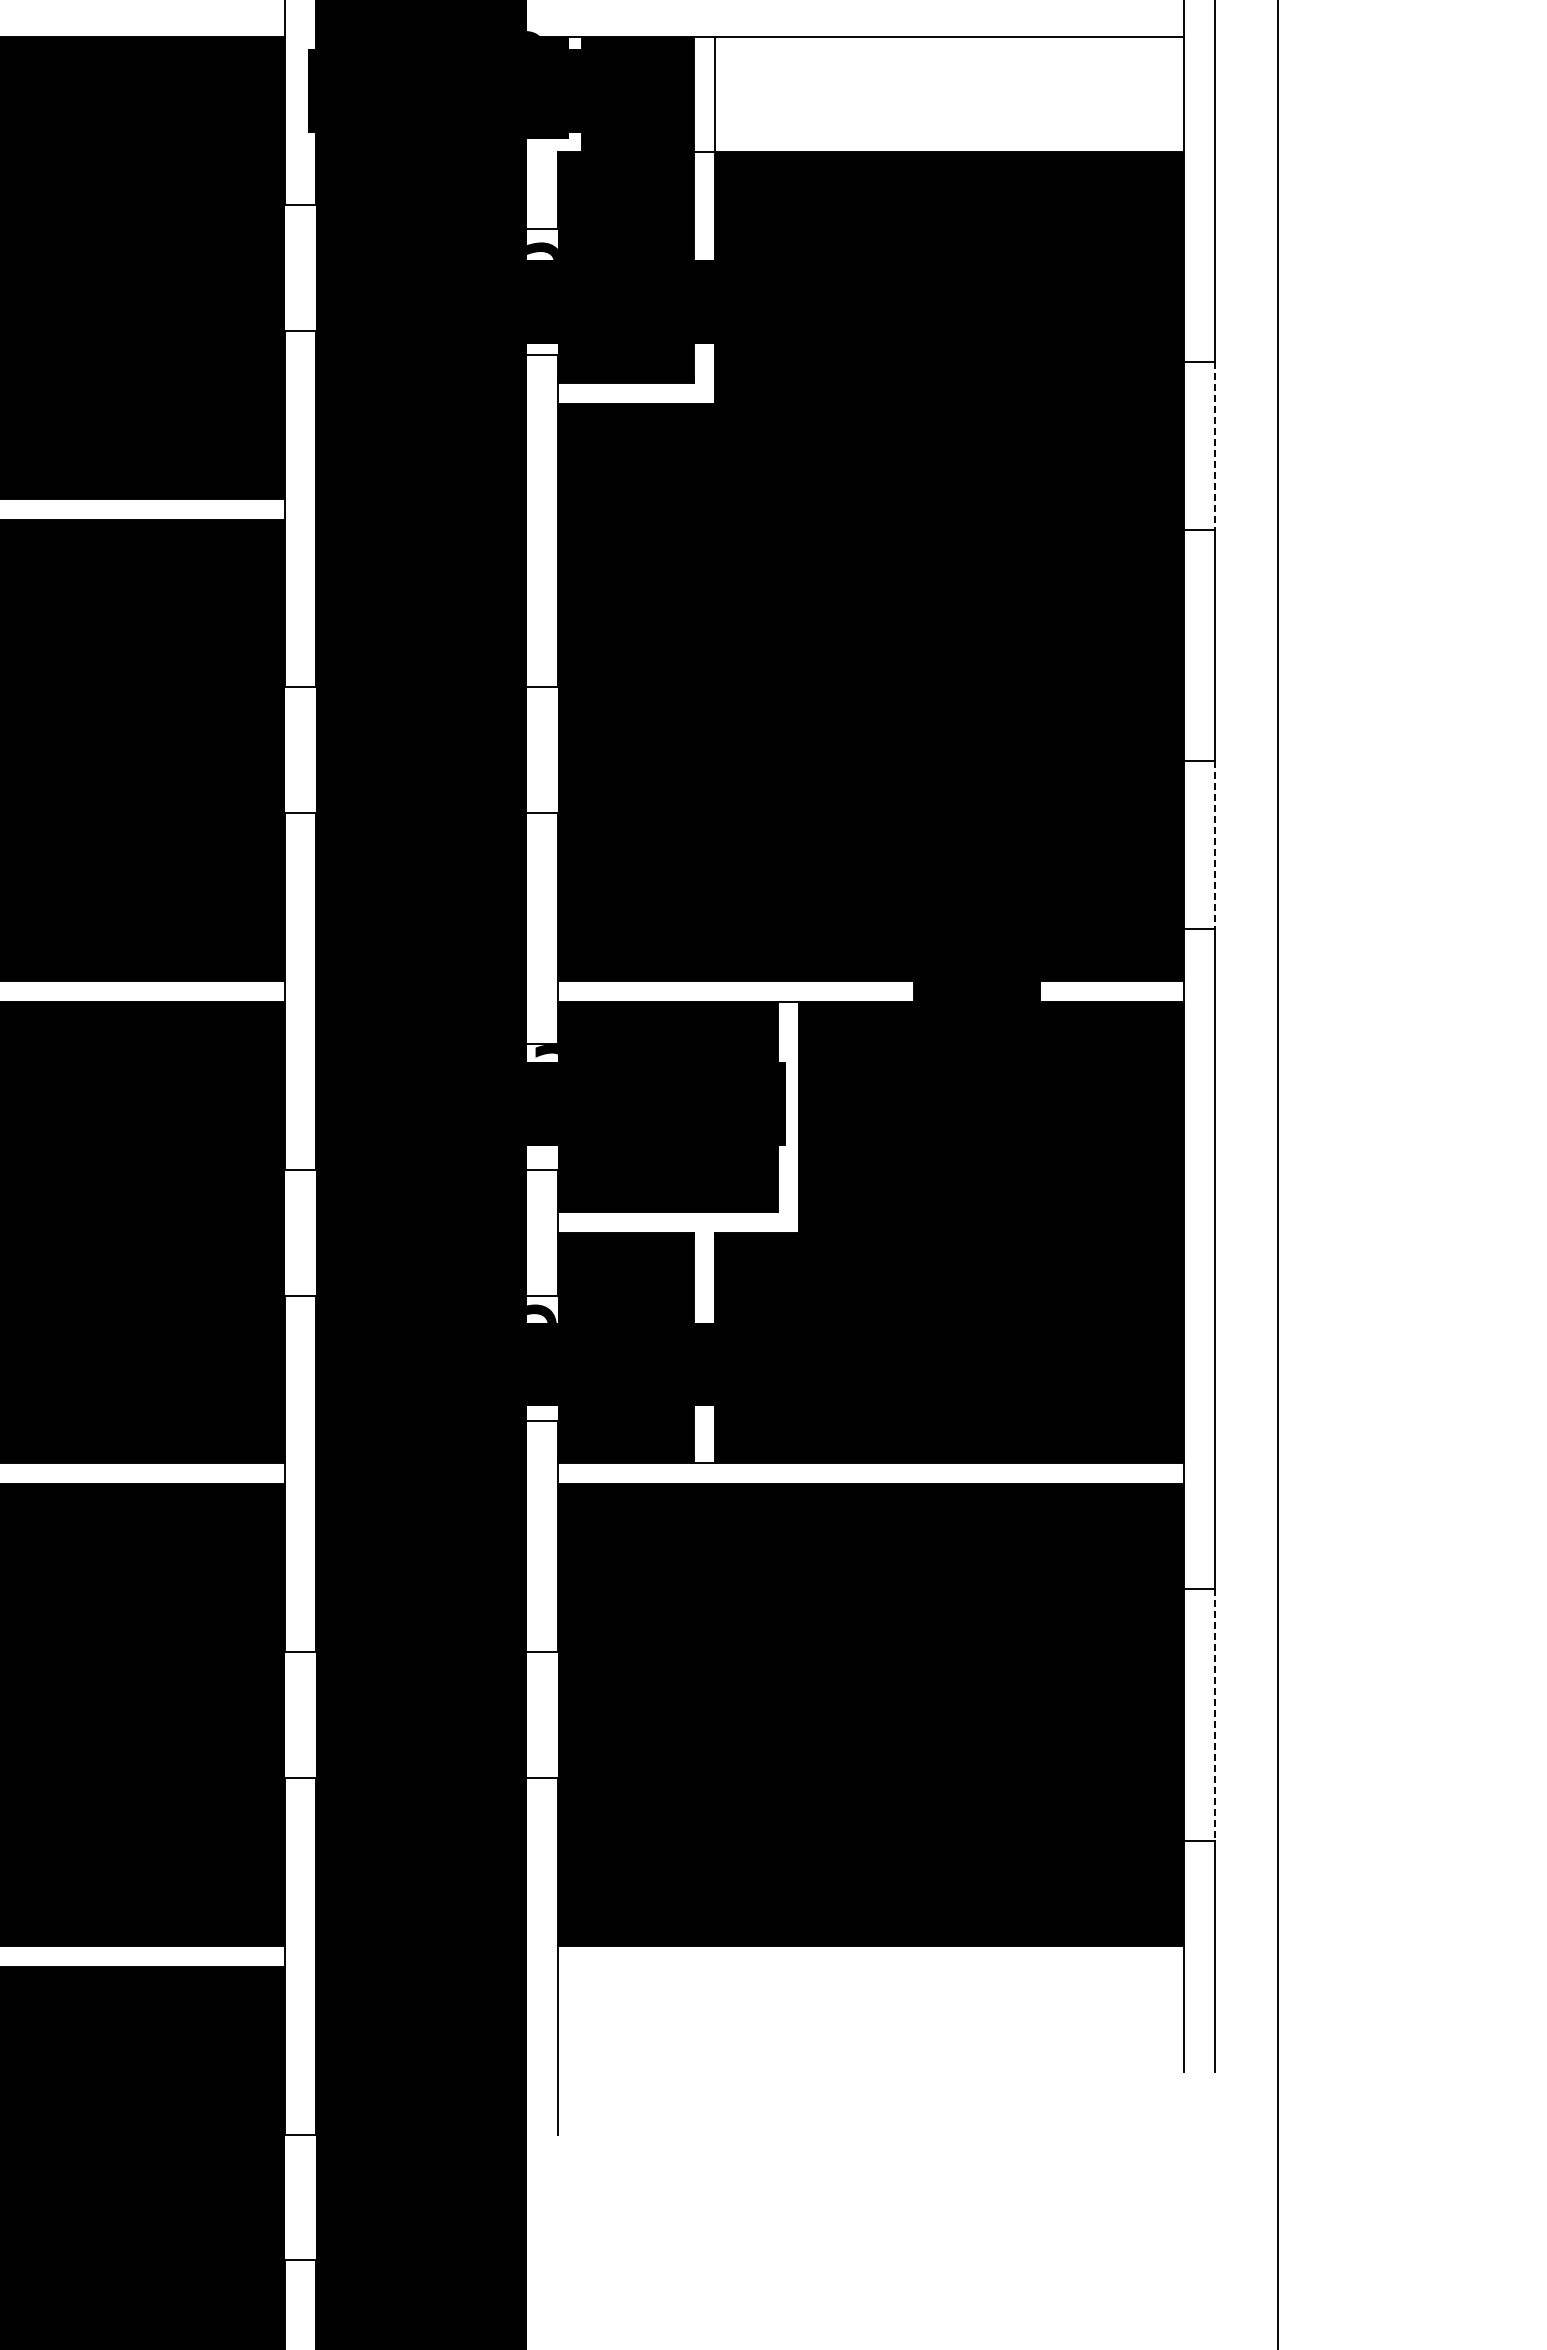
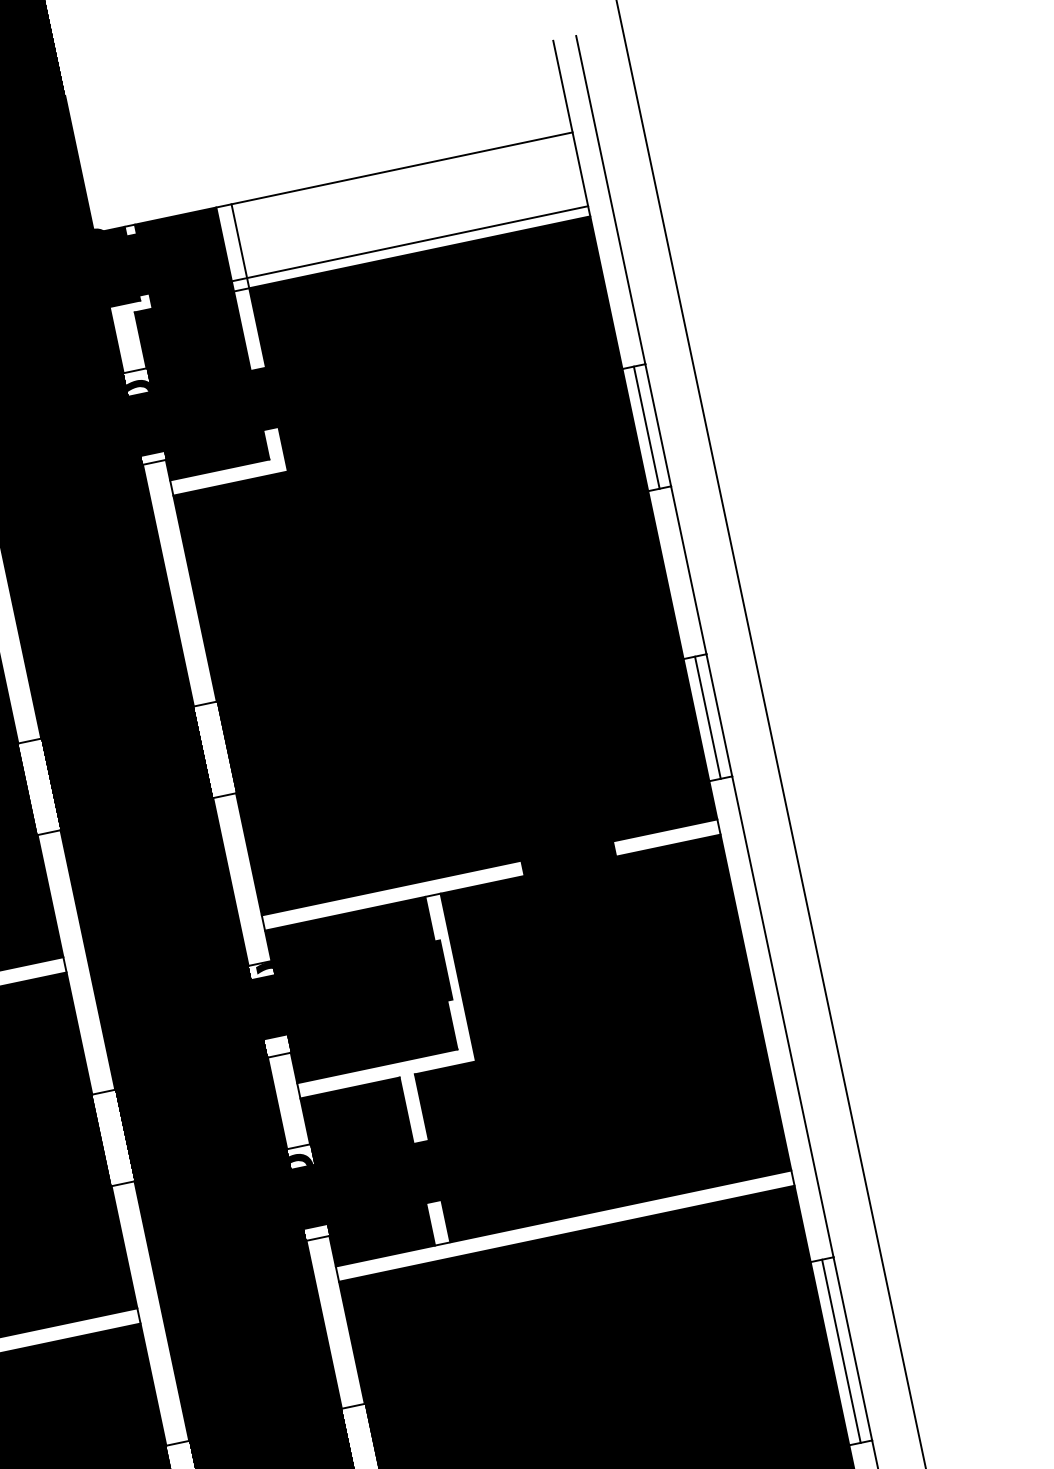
line: (938, 138) -> (409, 243), added
line: (1199, 446) -> (646, 427), added
line: (1215, 446) -> (658, 425), dashed -> solid
line: (1199, 844) -> (708, 717), added
line: (1215, 844) -> (719, 715), dashed -> solid
line: (1199, 1714) -> (841, 1350), added
line: (1215, 1715) -> (853, 1349), dashed -> solid

